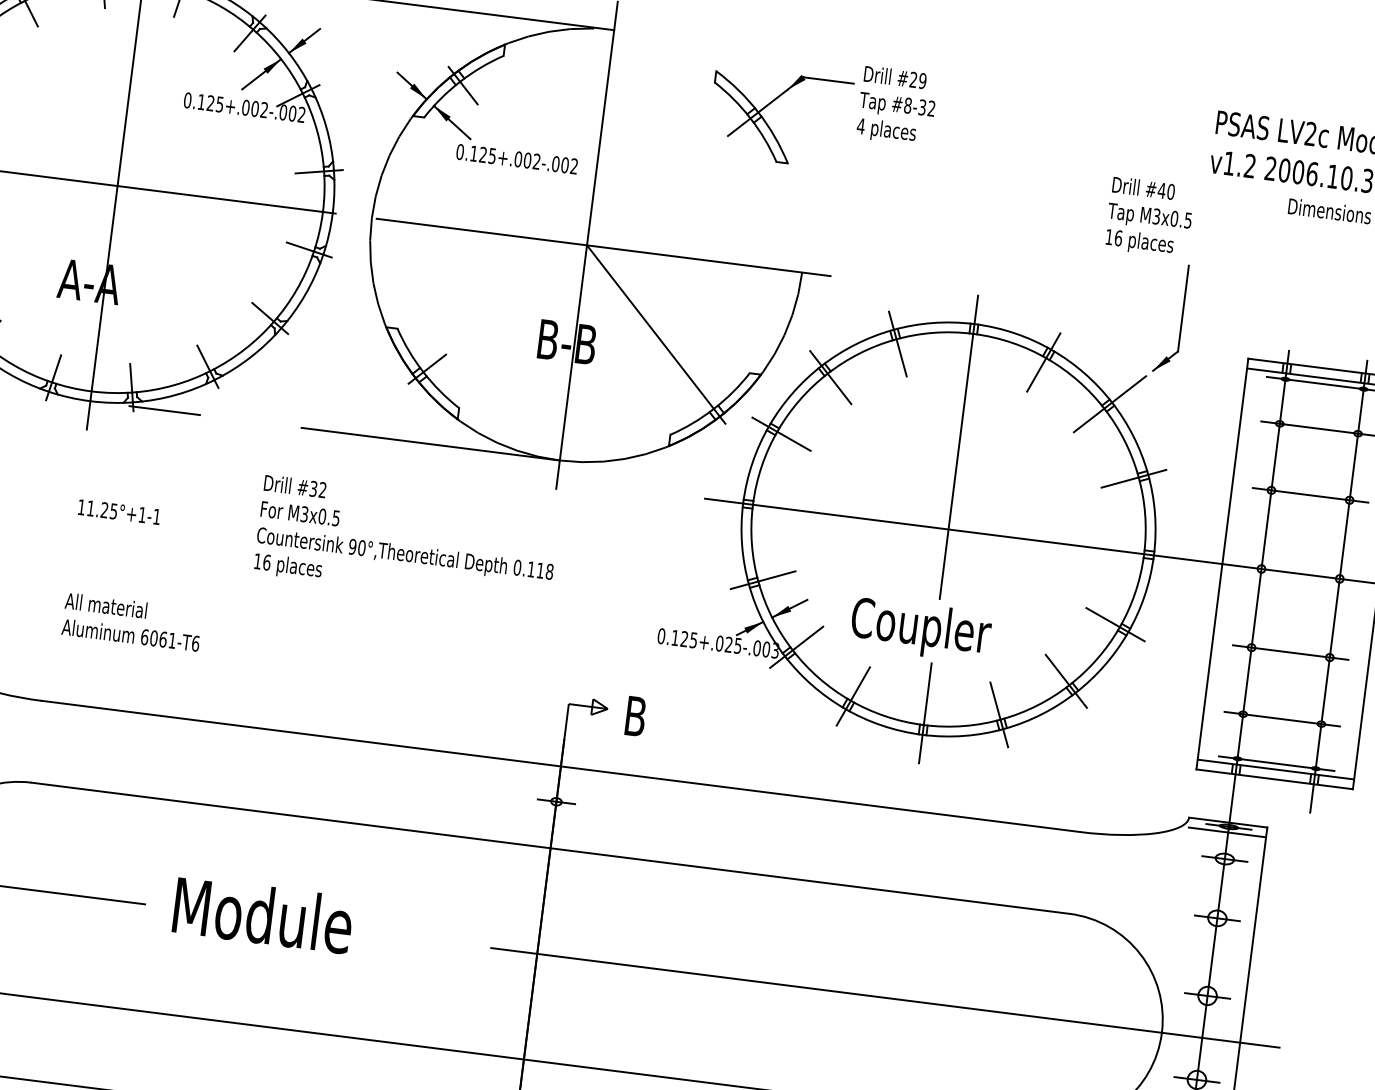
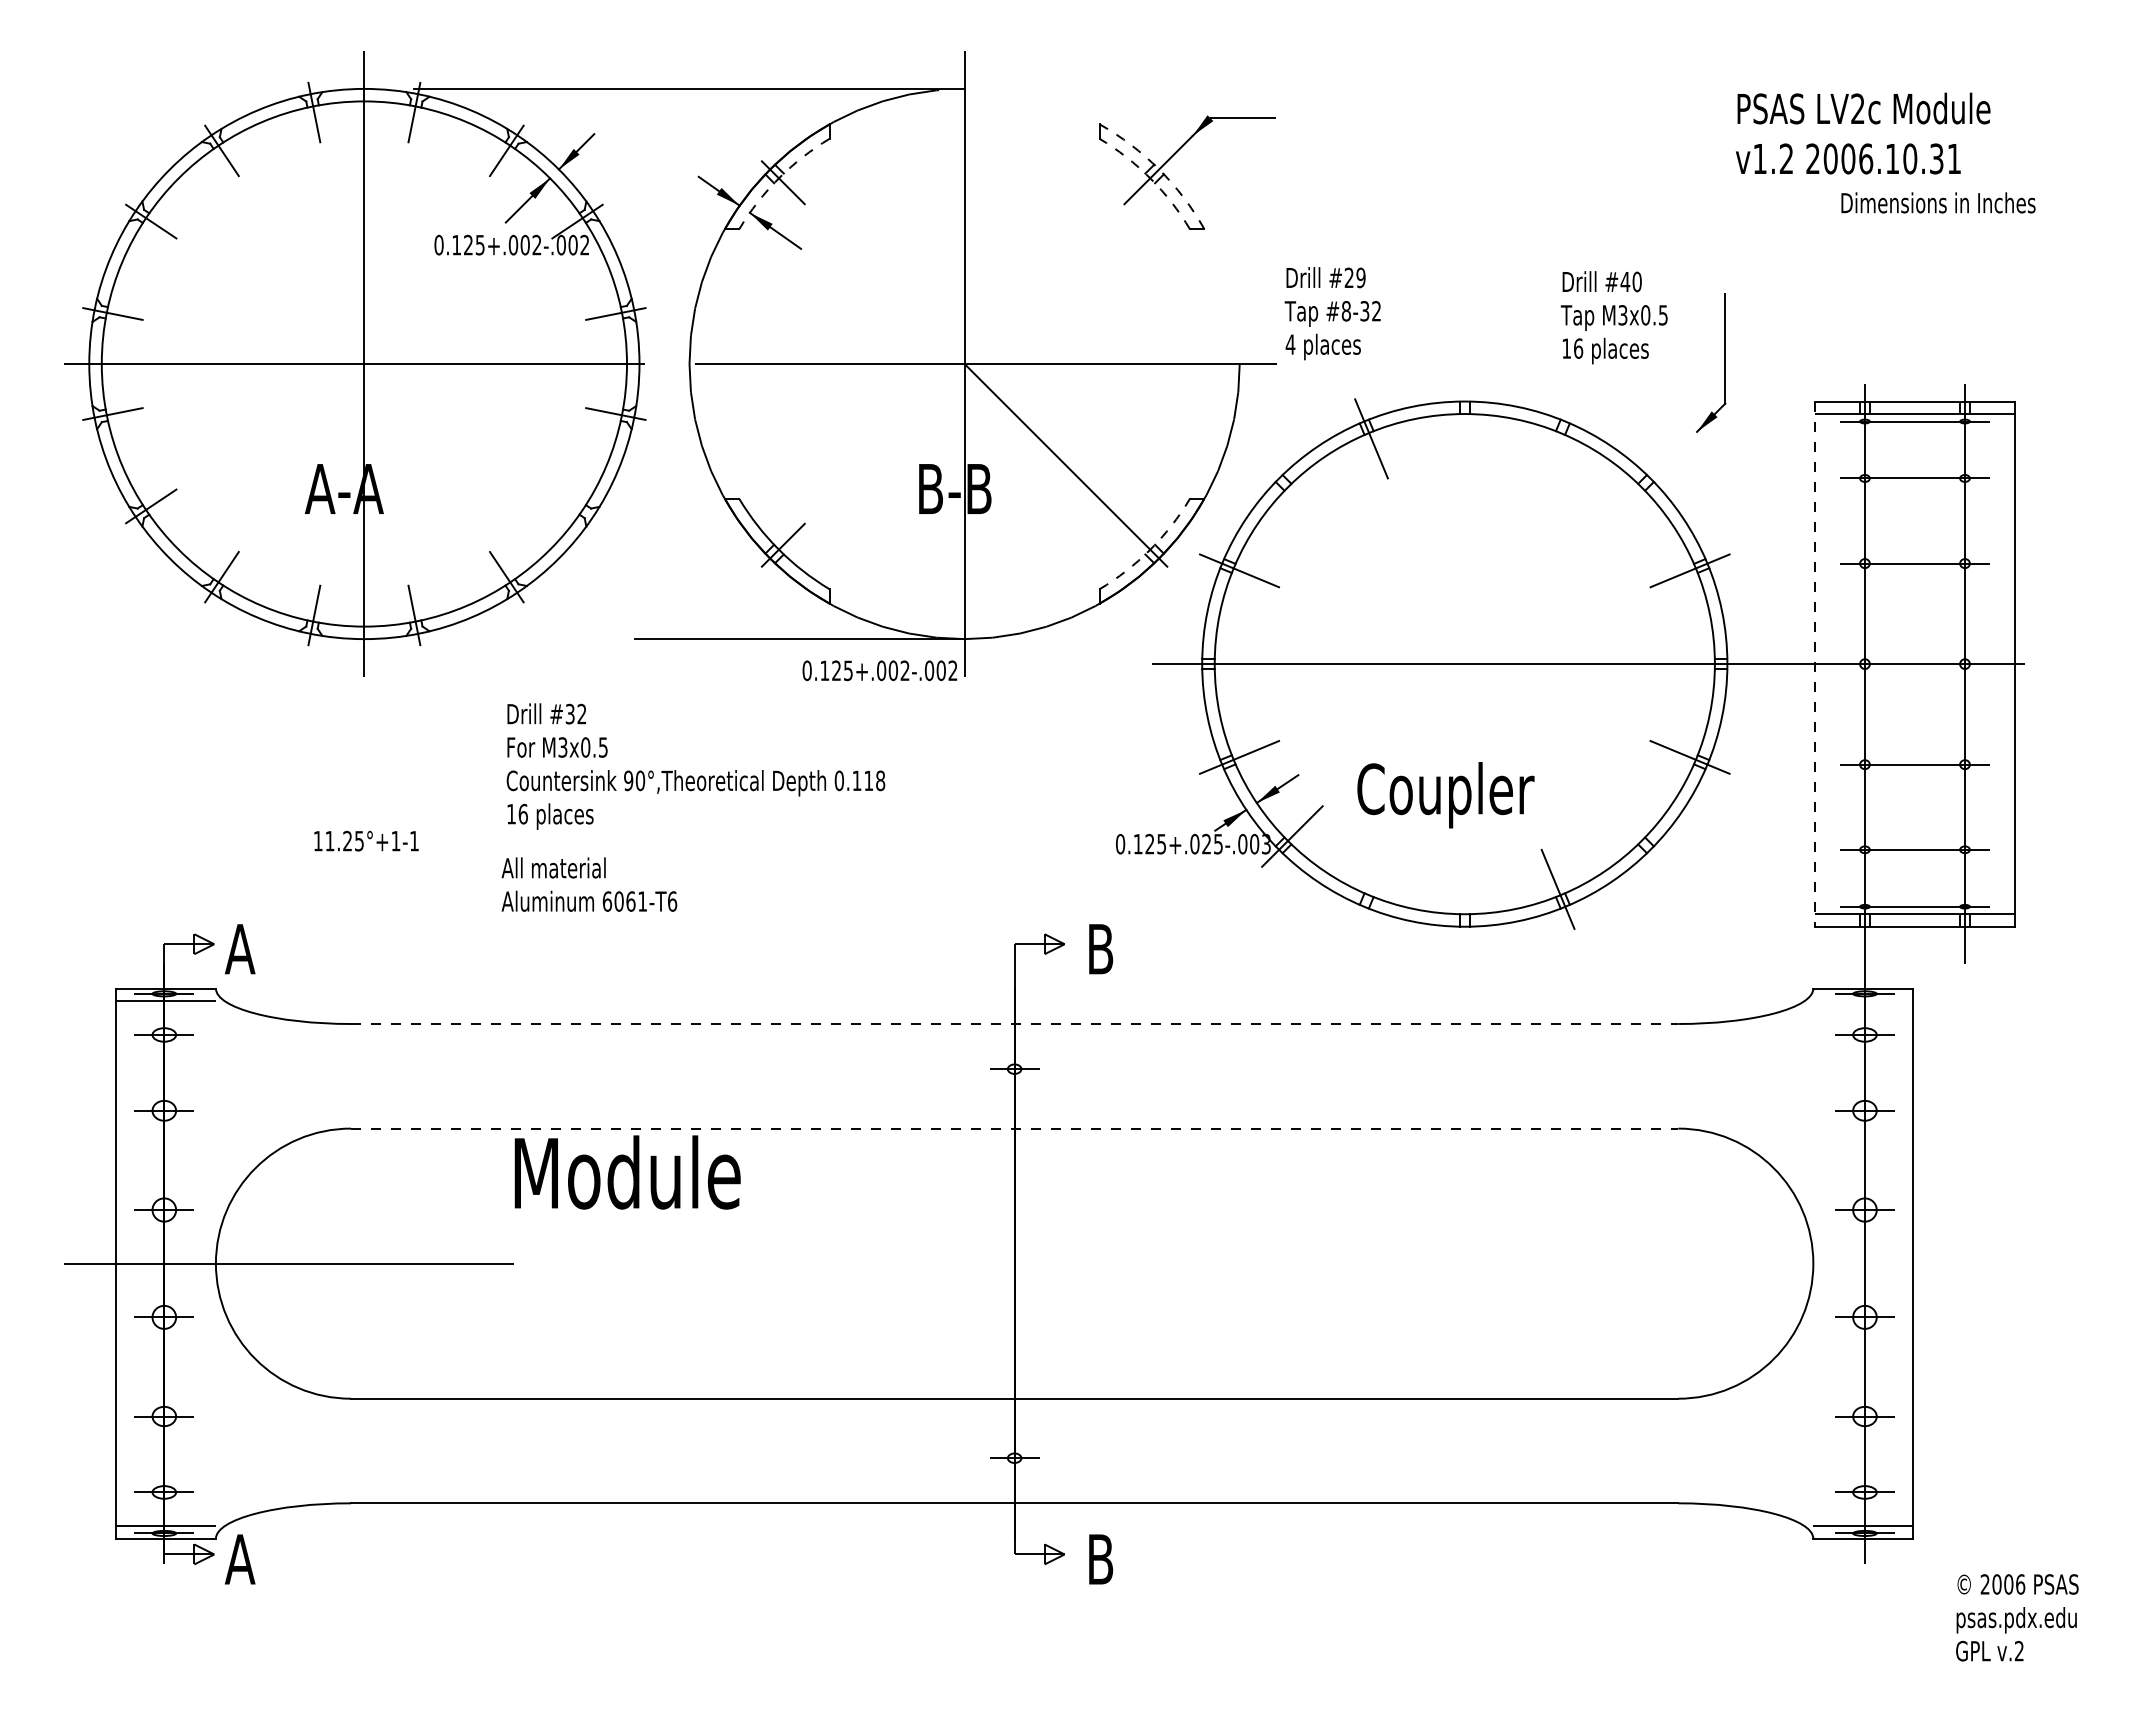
arc: (459, 81) -> (778, 178), solid -> dashed
text: (896, 106) -> (1332, 313), moved
arc: (758, 112) -> (1159, 169), solid -> dashed
arc: (750, 118) -> (1150, 178), solid -> dashed
text: (516, 158) -> (879, 670), moved
text: (1149, 217) -> (1613, 317), moved
line: (270, 318) -> (577, 506), removed
line: (1043, 362) -> (1557, 438), removed
line: (830, 377) -> (1292, 491), removed
line: (1109, 403) -> (1647, 480), removed
arc: (714, 408) -> (1150, 549), solid -> dashed
line: (164, 410) -> (459, 639), removed
line: (958, 447) -> (1464, 559), removed
text: (119, 511) -> (366, 840), moved
text: (406, 542) -> (695, 766), moved
line: (1222, 564) -> (1814, 664), solid -> dashed
text: (132, 622) -> (589, 884), moved
line: (1066, 681) -> (1637, 836), removed
line: (853, 696) -> (1371, 889), removed
line: (925, 713) -> (1464, 899), removed
line: (560, 766) -> (1014, 1023), solid -> dashed
line: (1227, 832) -> (1863, 1001), removed
line: (550, 848) -> (1014, 1128), solid -> dashed
text: (263, 915) -> (627, 1172), moved
line: (885, 997) -> (1459, 1263), removed

